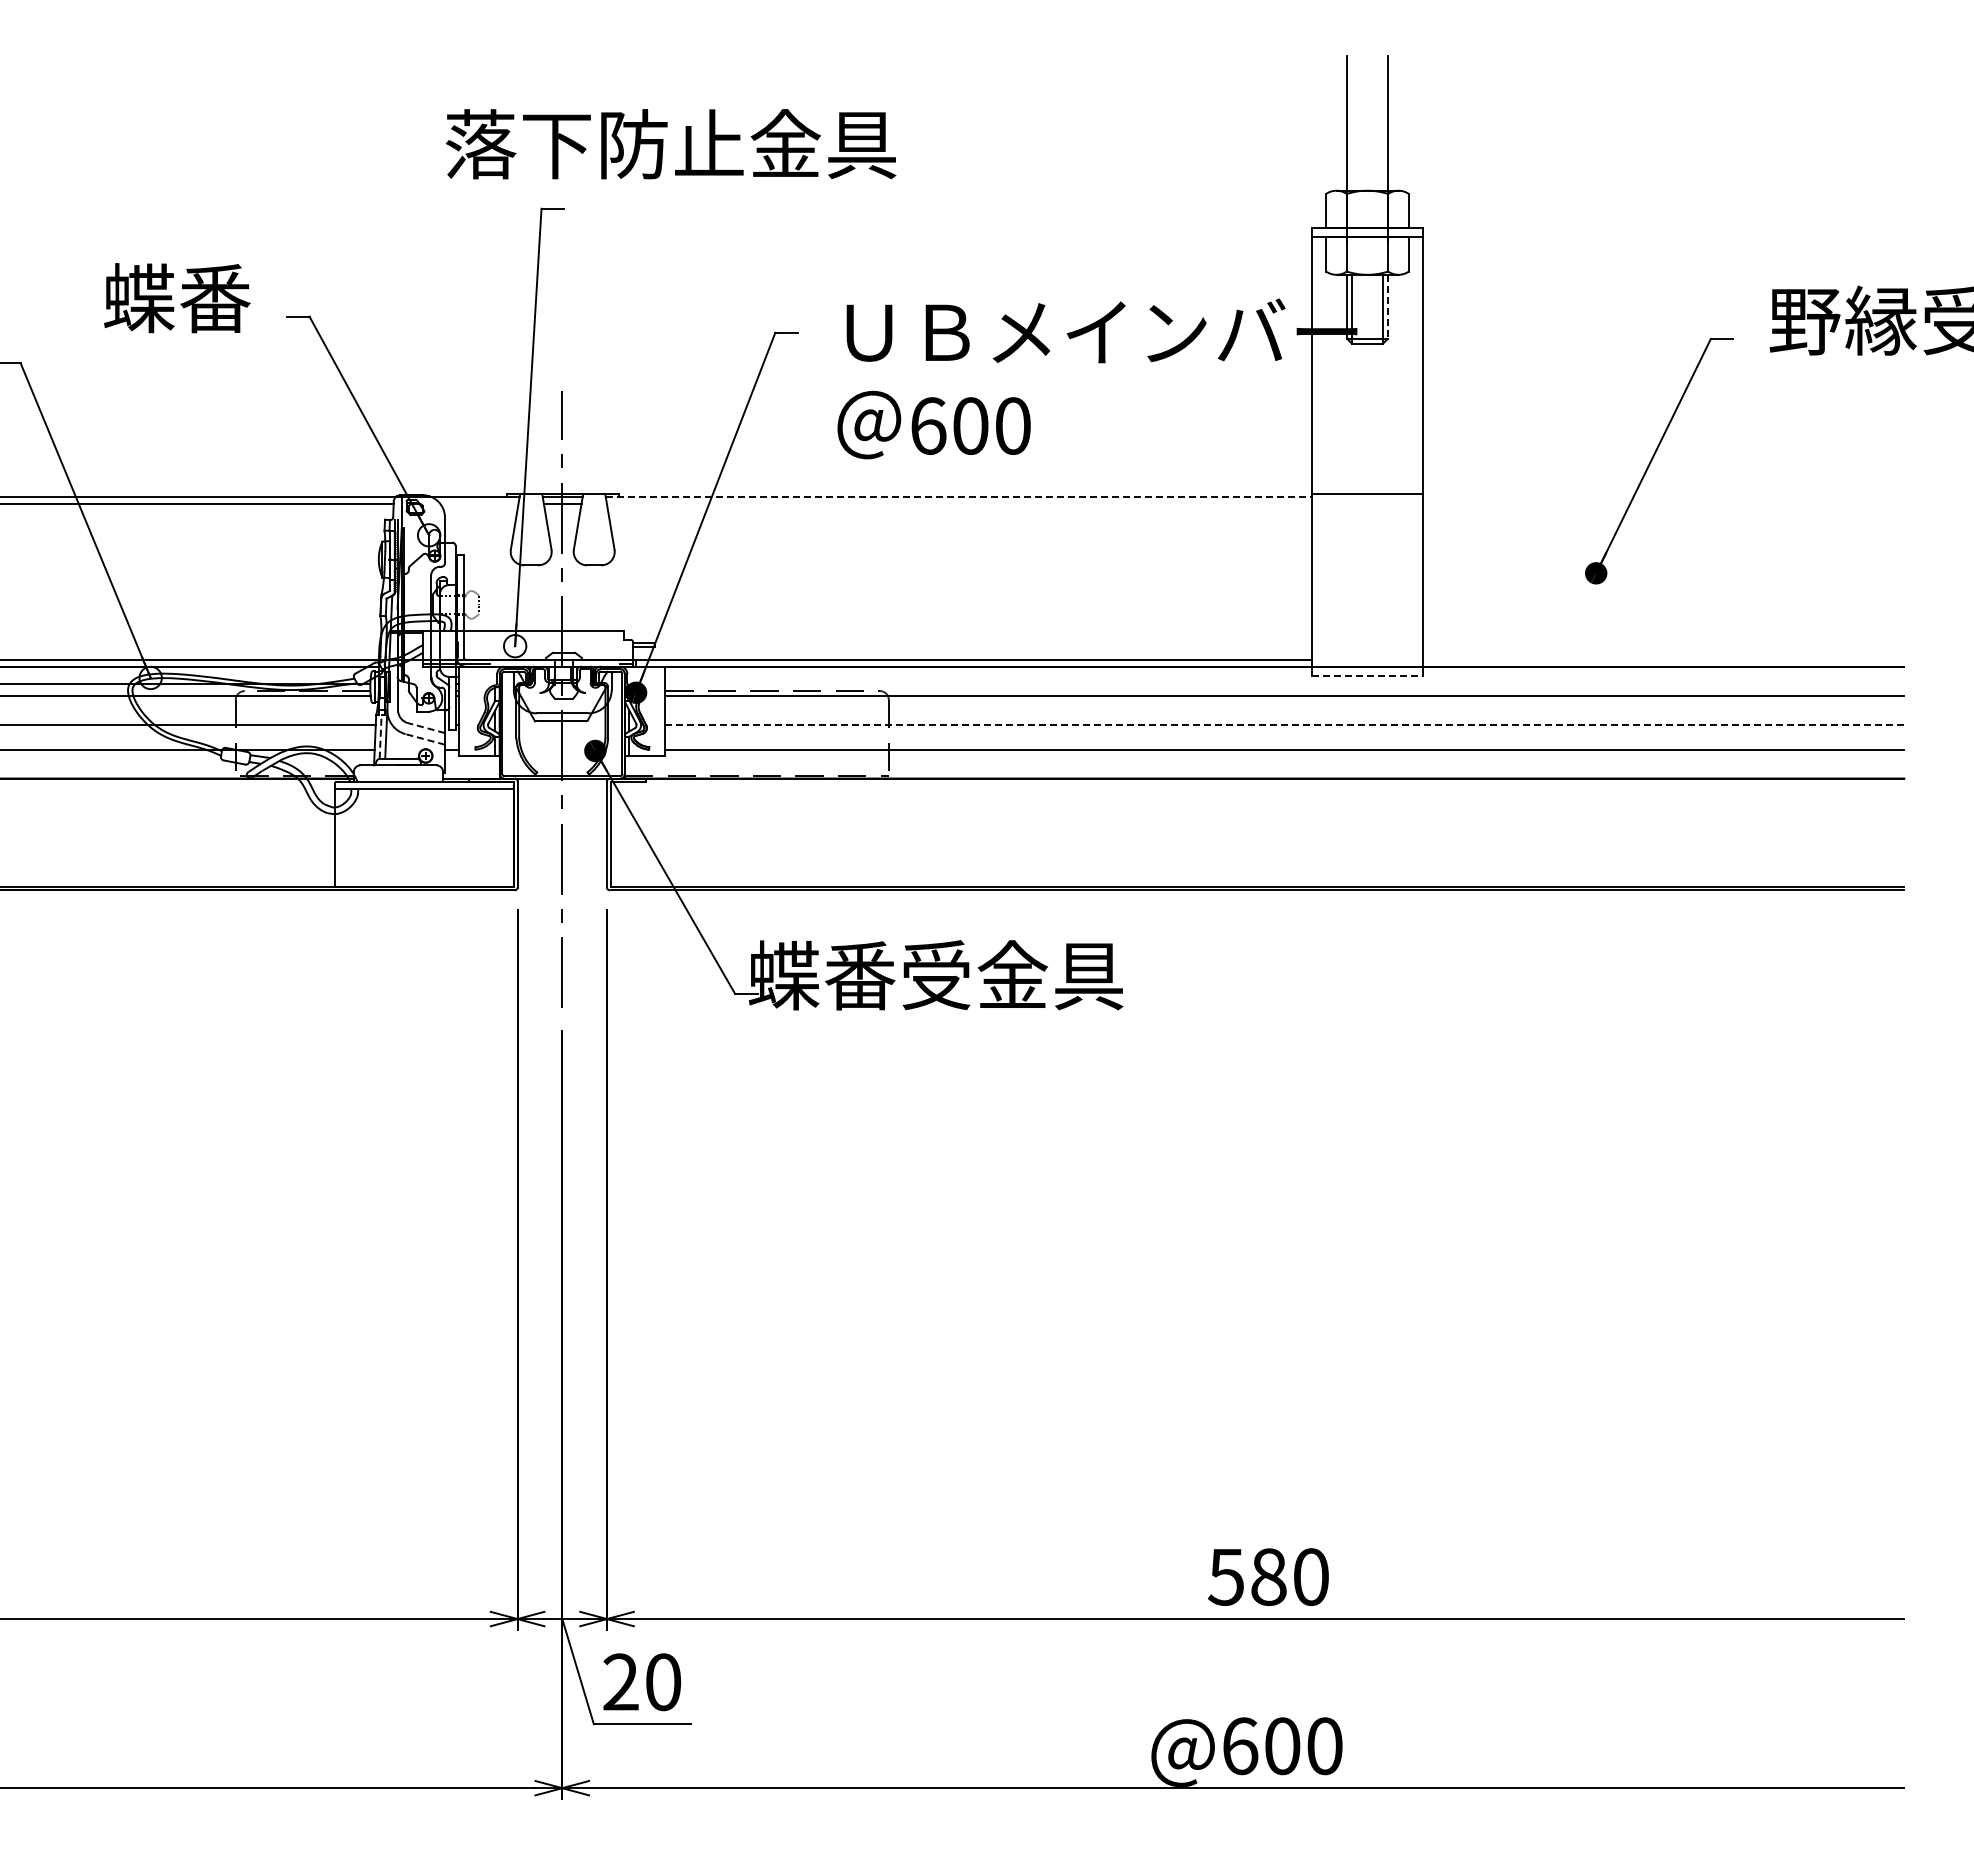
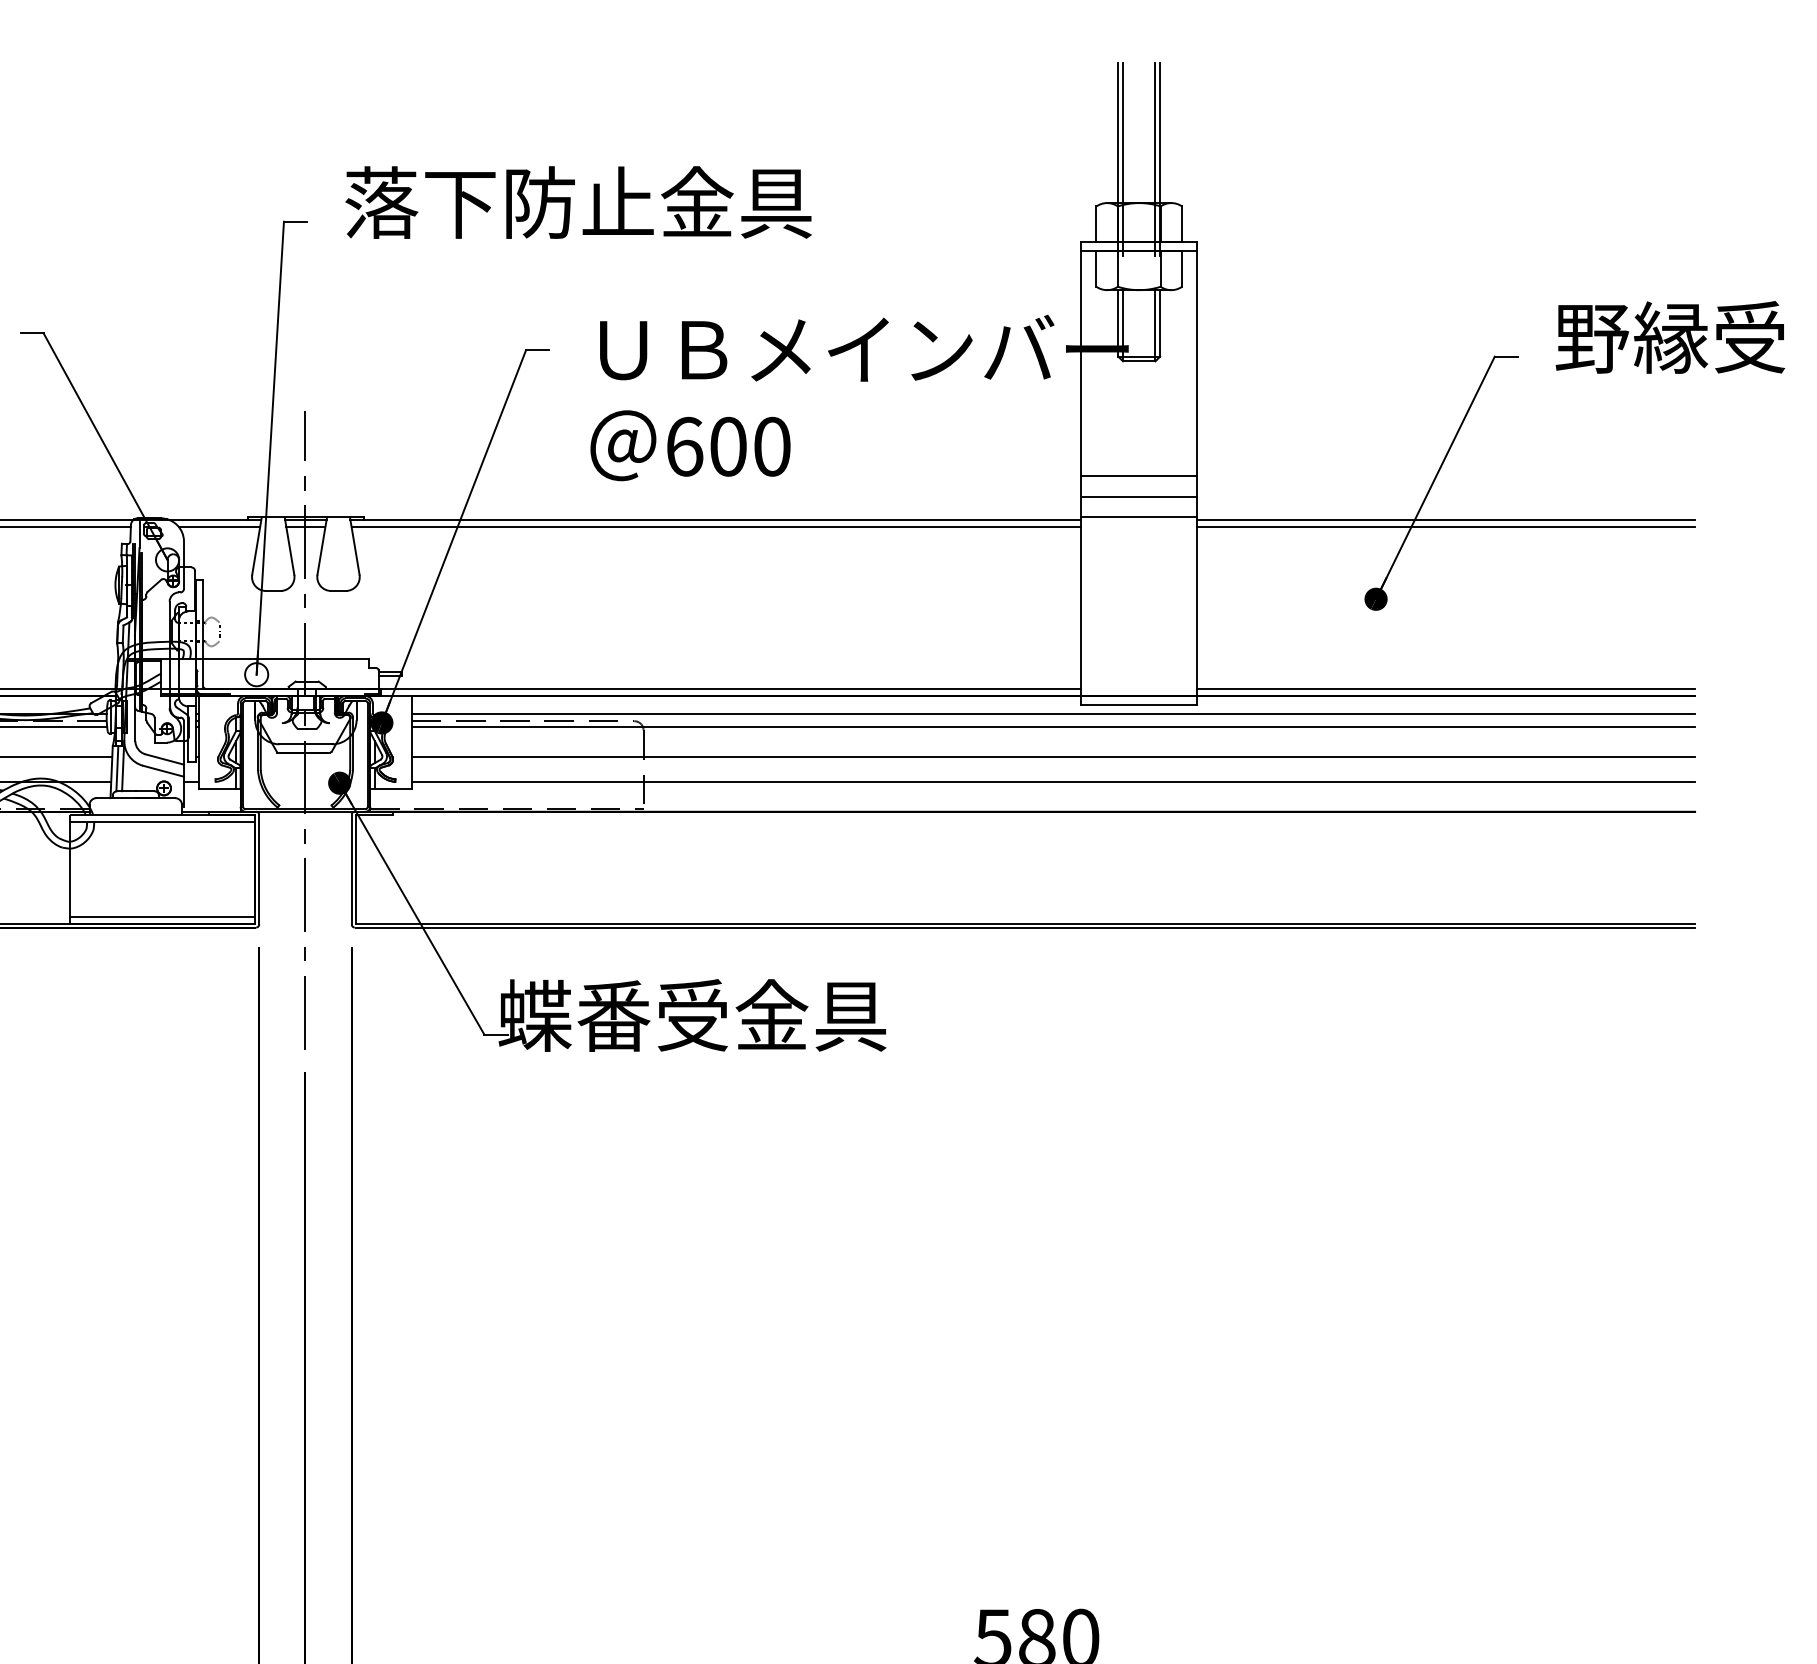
text: (670, 144) -> (578, 202), moved
line: (1351, 148) -> (1122, 159), added
line: (1383, 148) -> (1155, 159), added
line: (1387, 307) -> (1159, 324), dashed -> solid
line: (1367, 454) -> (1139, 476), added
line: (1367, 474) -> (1139, 496), added
line: (958, 496) -> (715, 519), dashed -> solid
line: (1663, 496) -> (1445, 519), added
line: (479, 503) -> (219, 526), added
line: (958, 503) -> (715, 526), added
line: (1663, 503) -> (1445, 526), added
line: (1663, 659) -> (1445, 688), added
line: (1367, 675) -> (1139, 705), dashed -> solid
line: (1284, 684) -> (1053, 714), added
line: (1284, 725) -> (1053, 756), dashed -> solid
line: (426, 727) -> (164, 758), dashed -> solid
line: (380, 737) -> (117, 769), dashed -> solid
line: (424, 739) -> (162, 771), dashed -> solid
line: (424, 880) -> (162, 917), added

